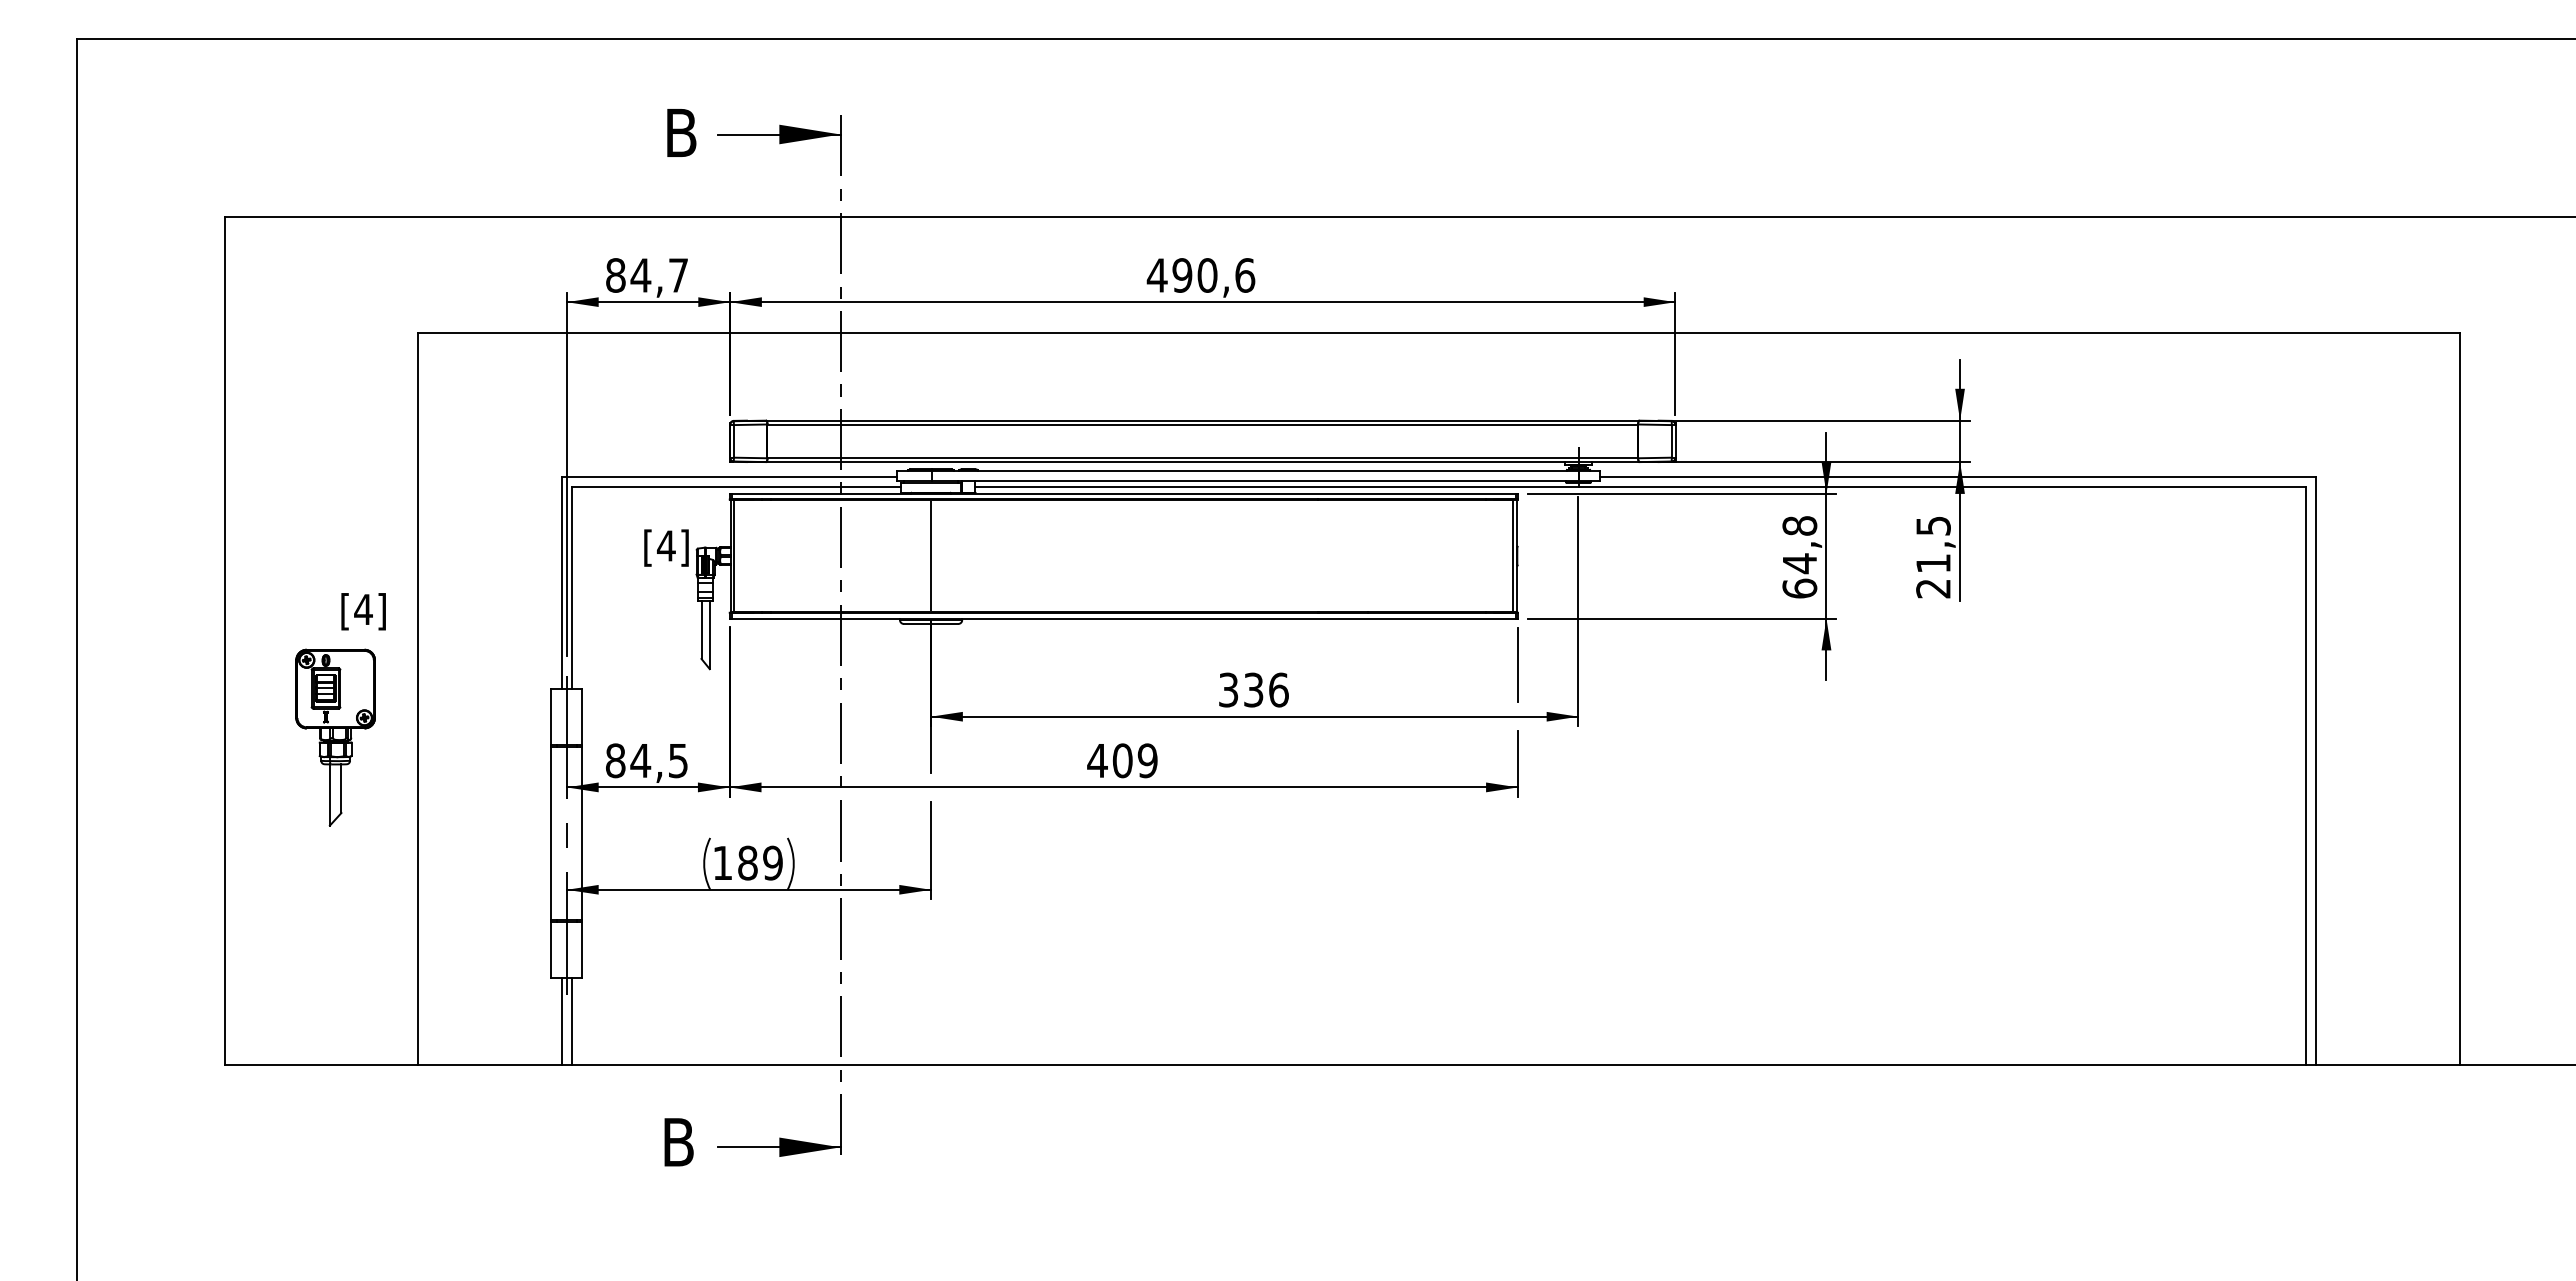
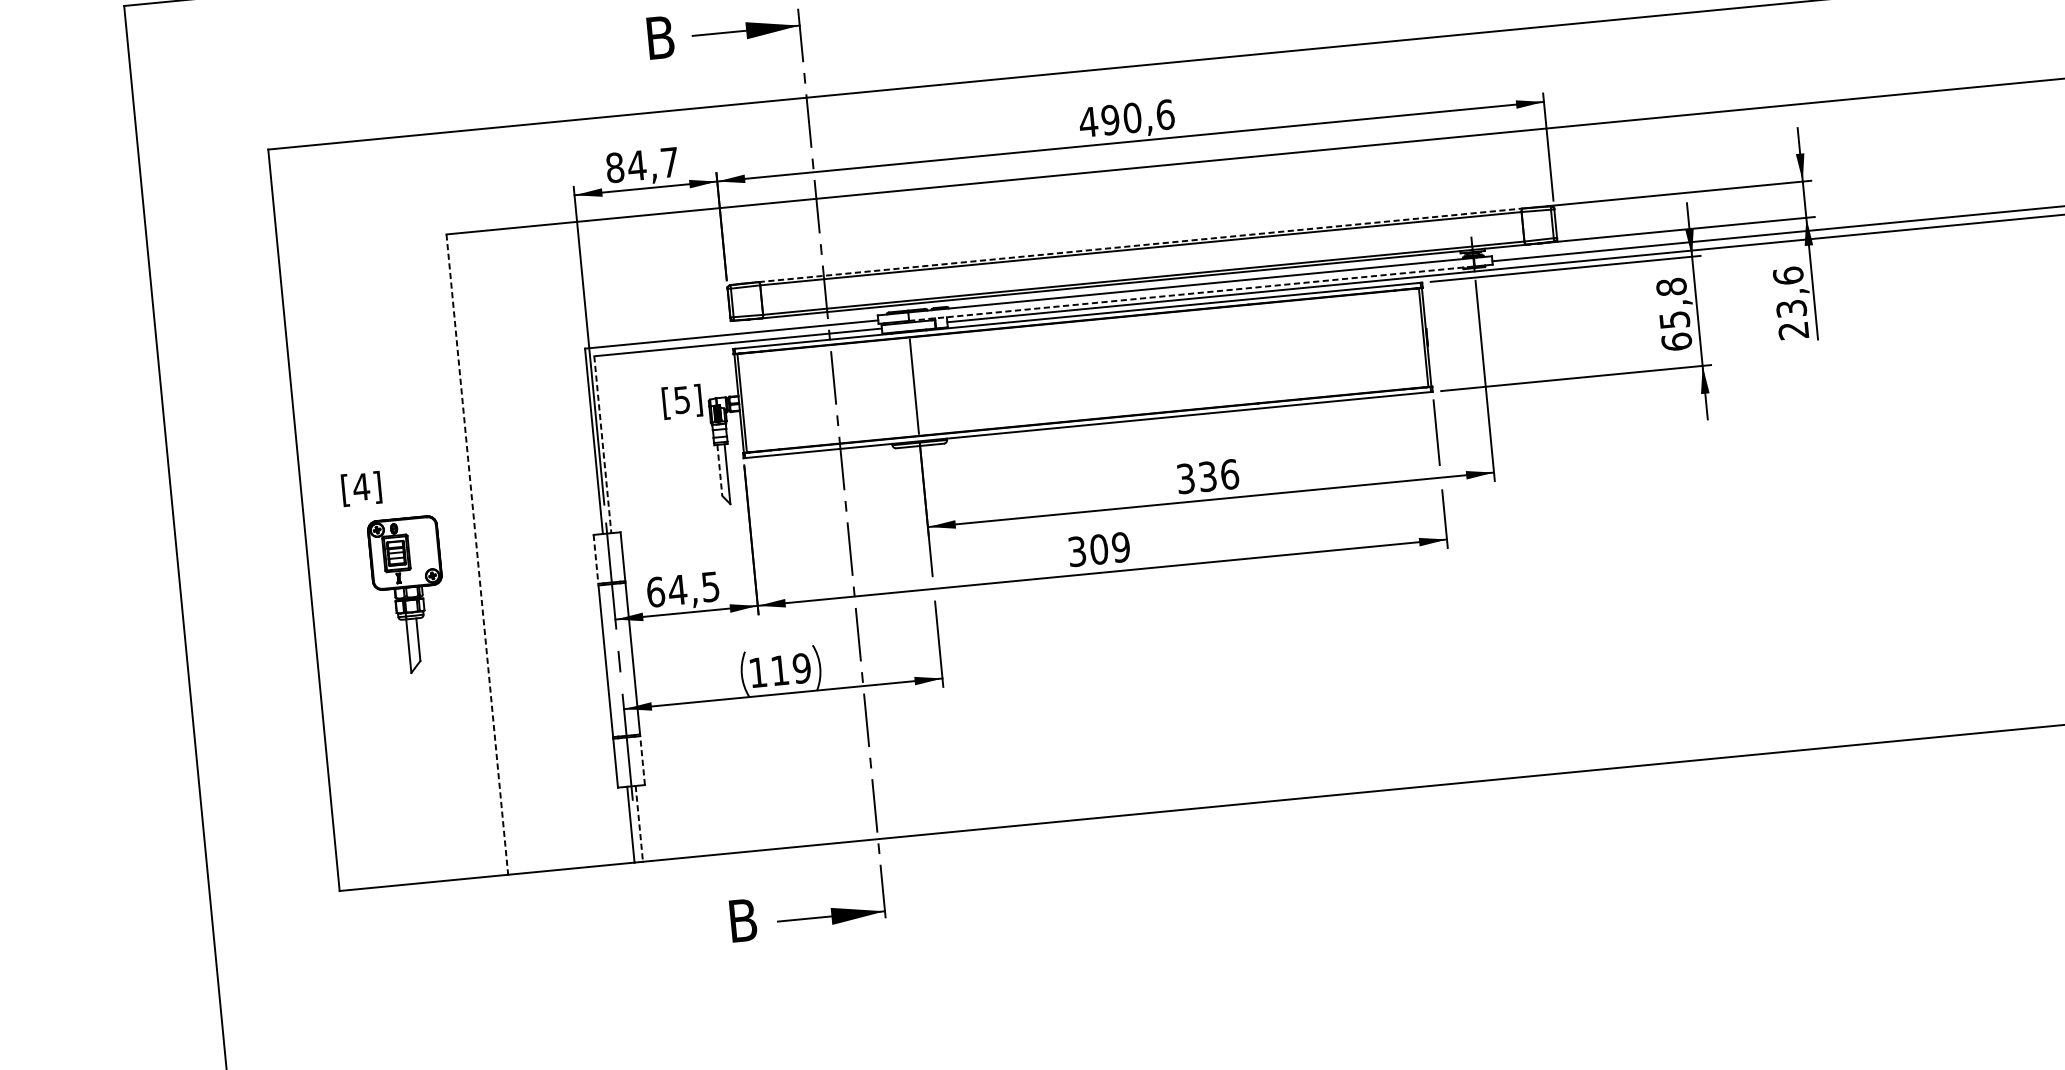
line: (1202, 420) -> (1140, 245), solid -> dashed
line: (1256, 481) -> (1192, 294), solid -> dashed
text: (1933, 544) -> (1789, 292), 21,5 -> 23,6
text: (666, 545) -> (682, 399), [4] -> [5]
text: (1800, 563) -> (1675, 319), 64,8 -> 65,8
line: (571, 588) -> (602, 445), solid -> dashed
text: (363, 611) -> (361, 488), moved
line: (701, 630) -> (719, 471), solid -> dashed
line: (417, 699) -> (477, 555), solid -> dashed
line: (551, 717) -> (596, 559), solid -> dashed
text: (615, 760) -> (655, 591), 84,5 -> 64,5
text: (1097, 760) -> (1077, 551), 409 -> 309
text: (747, 862) -> (779, 670), 189 -> 119
line: (582, 950) -> (642, 760), solid -> dashed
line: (571, 1022) -> (639, 824), solid -> dashed

